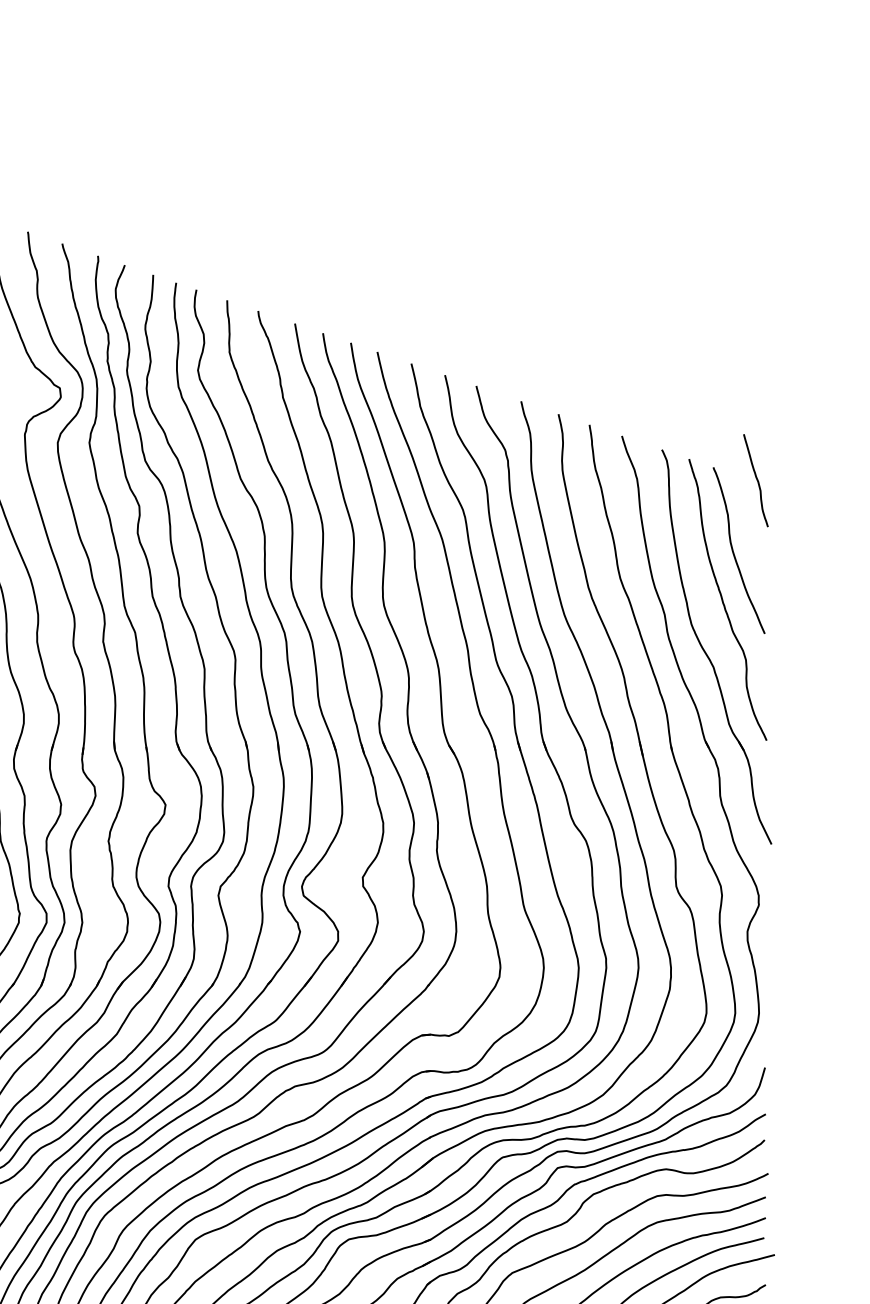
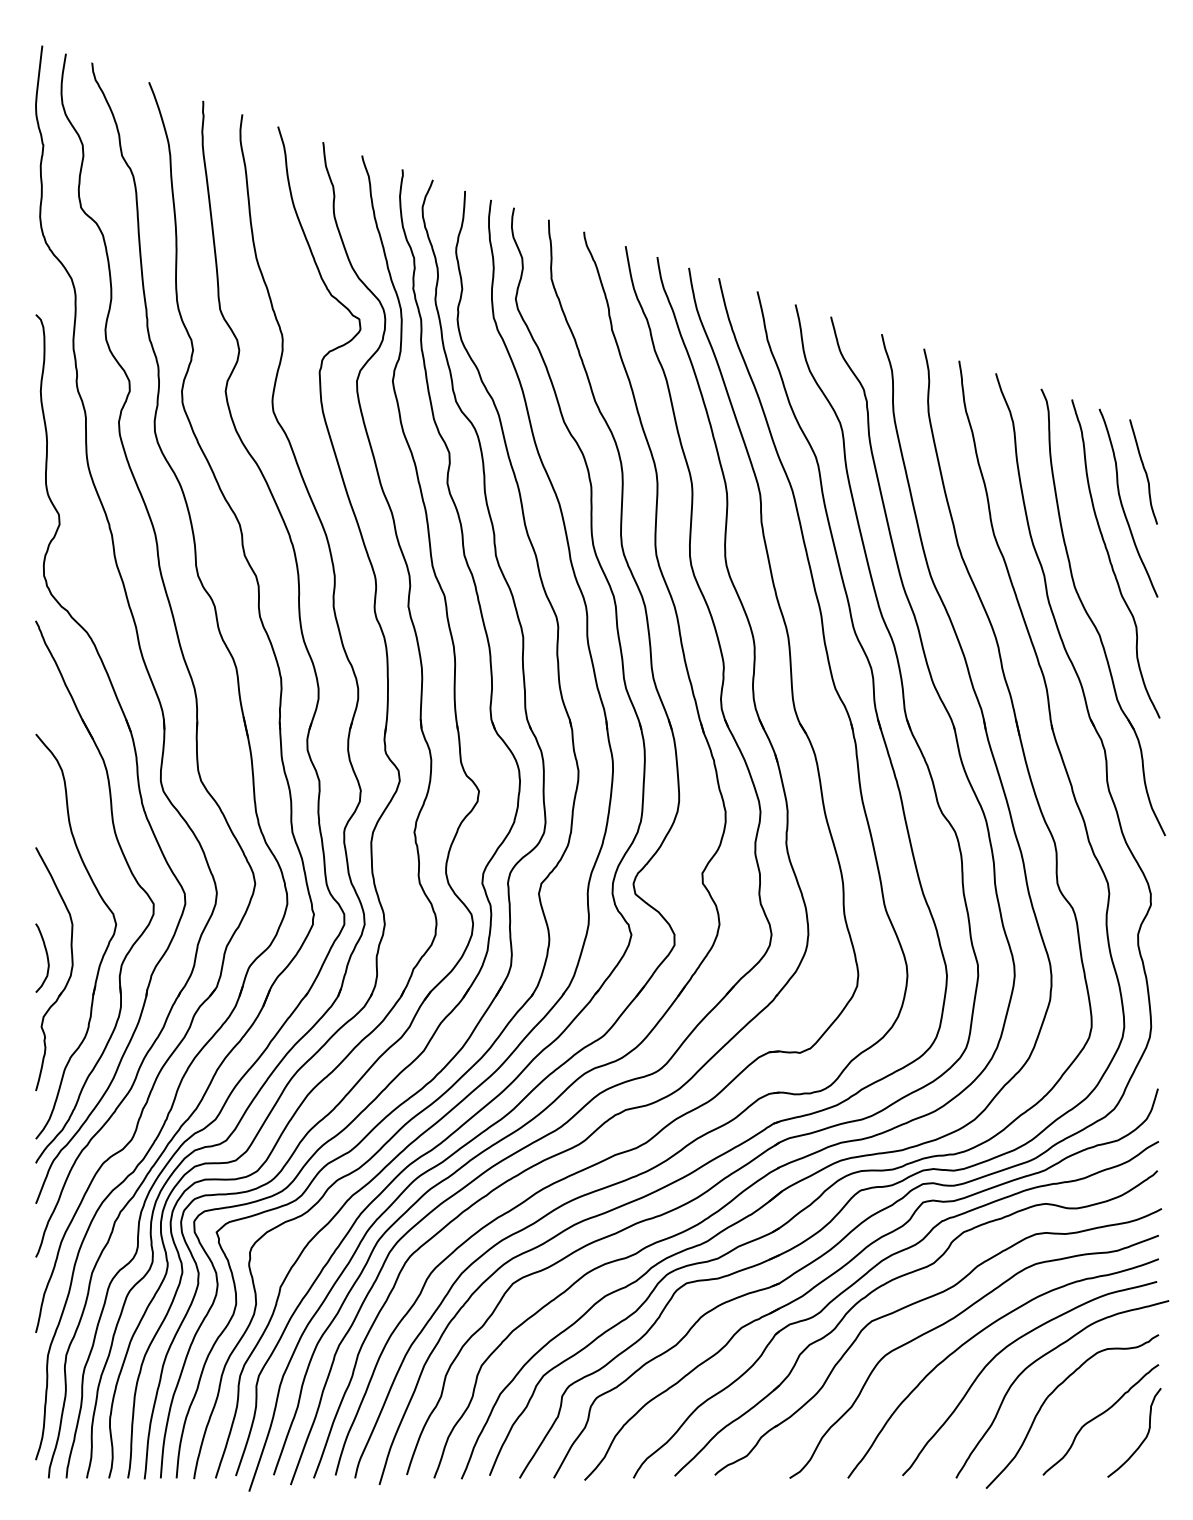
curve: (756, 480) -> (1144, 471), moved

